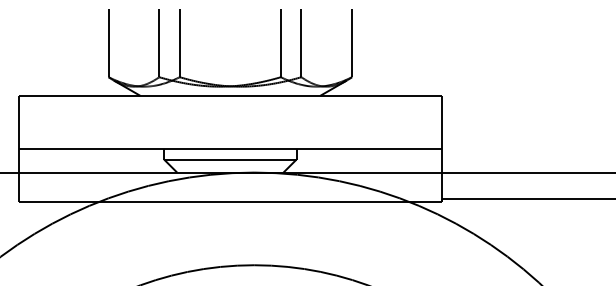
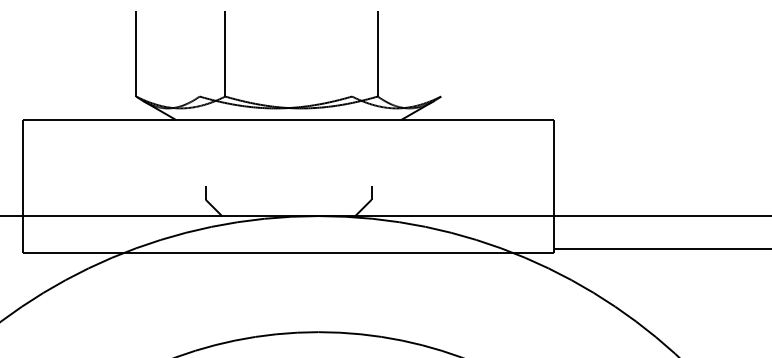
line: (159, 42) -> (199, 53), removed
line: (280, 42) -> (351, 53), removed
line: (352, 42) -> (441, 53), removed
line: (230, 148) -> (288, 185), removed
line: (230, 159) -> (288, 199), removed

